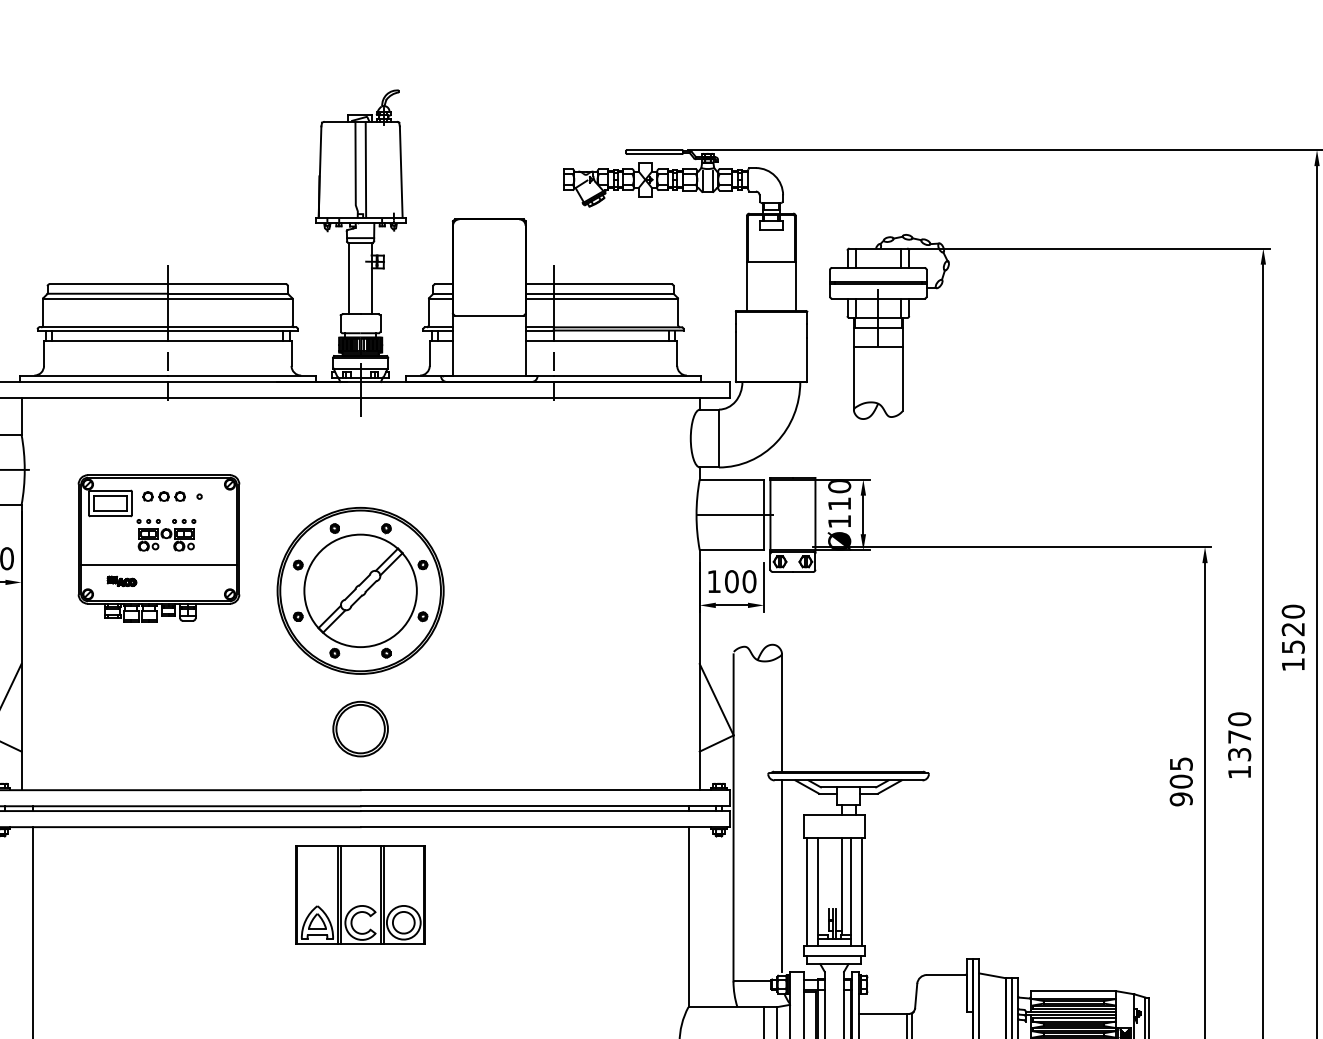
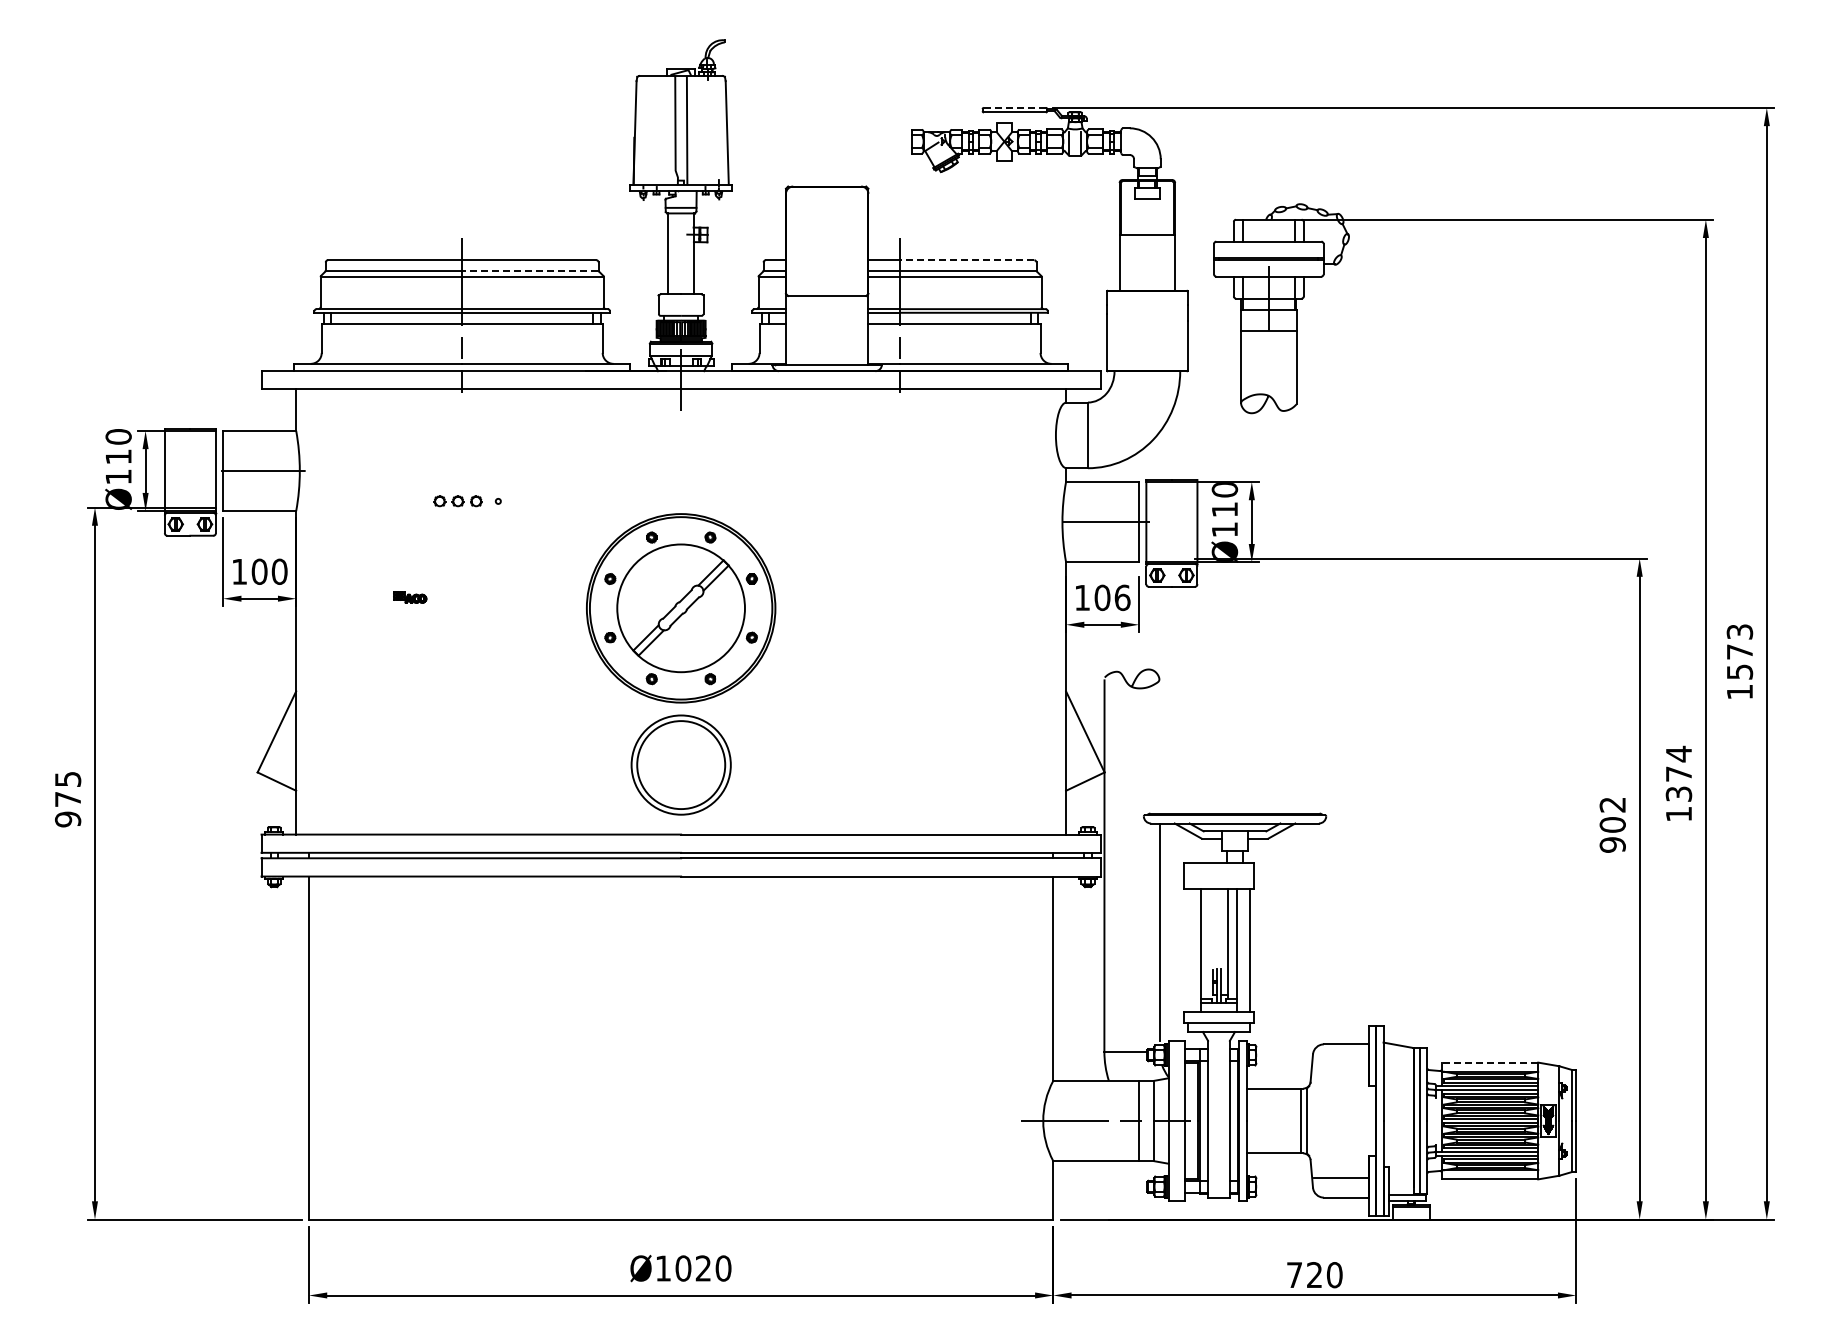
line: (654, 149) -> (1014, 107), solid -> dashed
line: (612, 284) -> (966, 260), solid -> dashed
line: (227, 294) -> (529, 271), solid -> dashed
part: (159, 548) -> (452, 560), removed
text: (749, 581) -> (1122, 597), 100 -> 106
text: (1292, 620) -> (1739, 641), 1520 -> 1573
line: (782, 712) -> (1159, 746), removed
text: (1239, 718) -> (1678, 753), 1370 -> 1374
part: (360, 729) -> (680, 765), size x1.6
text: (1181, 763) -> (1612, 804), 905 -> 902
line: (806, 892) -> (1187, 950), removed
part: (360, 894) -> (680, 953), removed
line: (1072, 990) -> (1489, 1062), solid -> dashed

